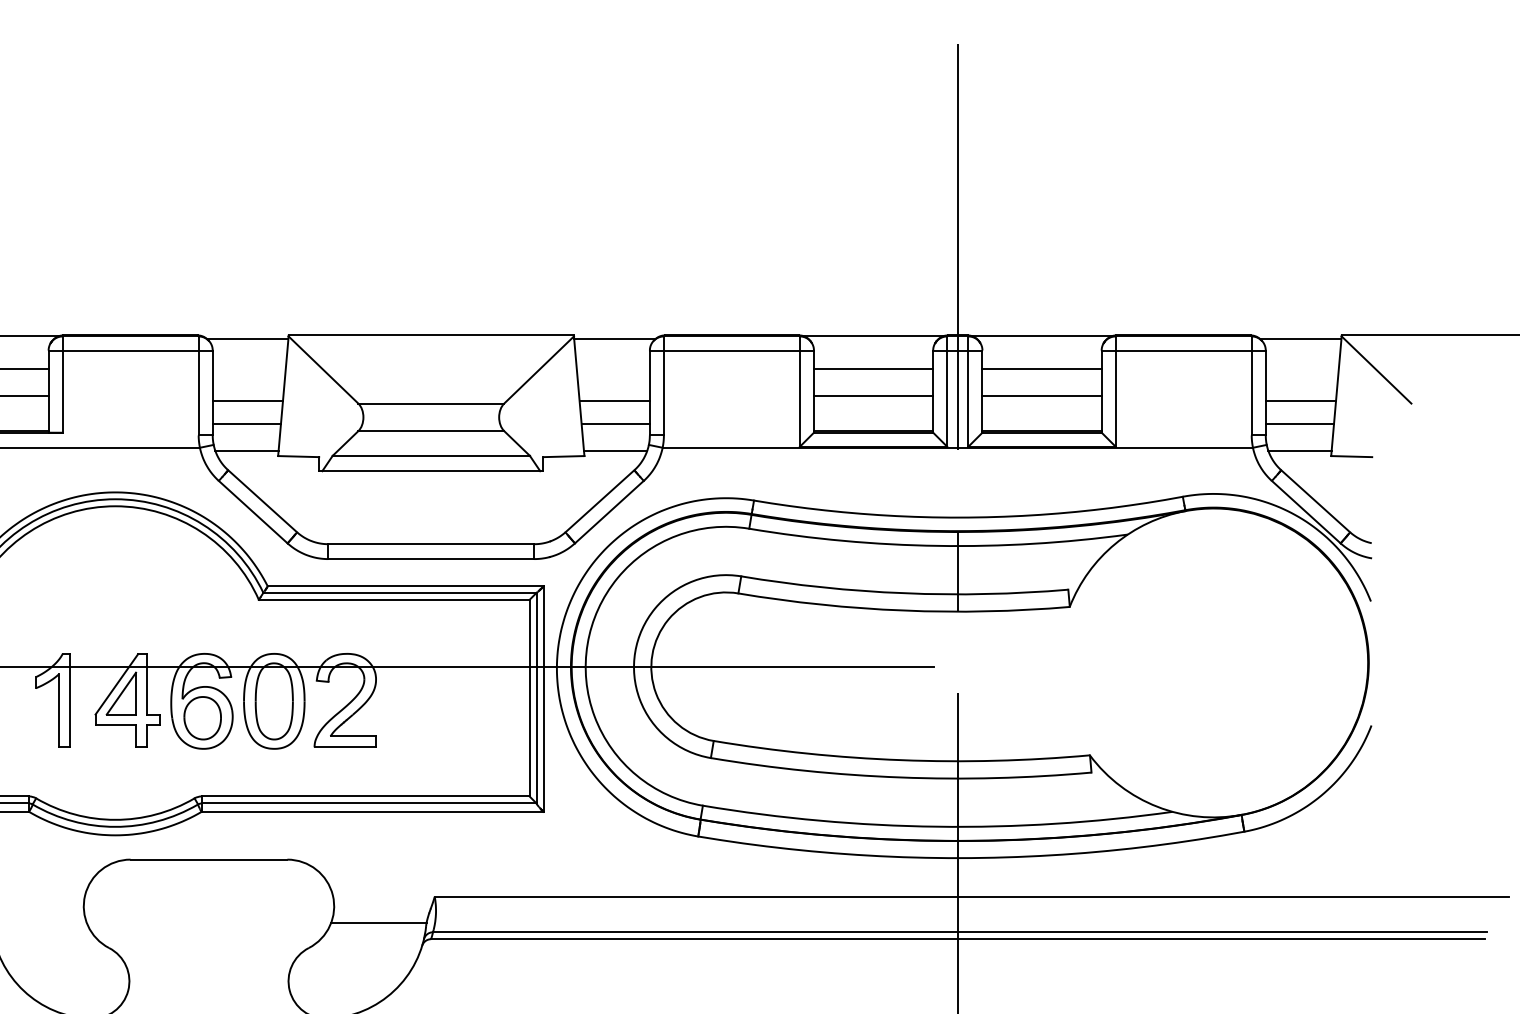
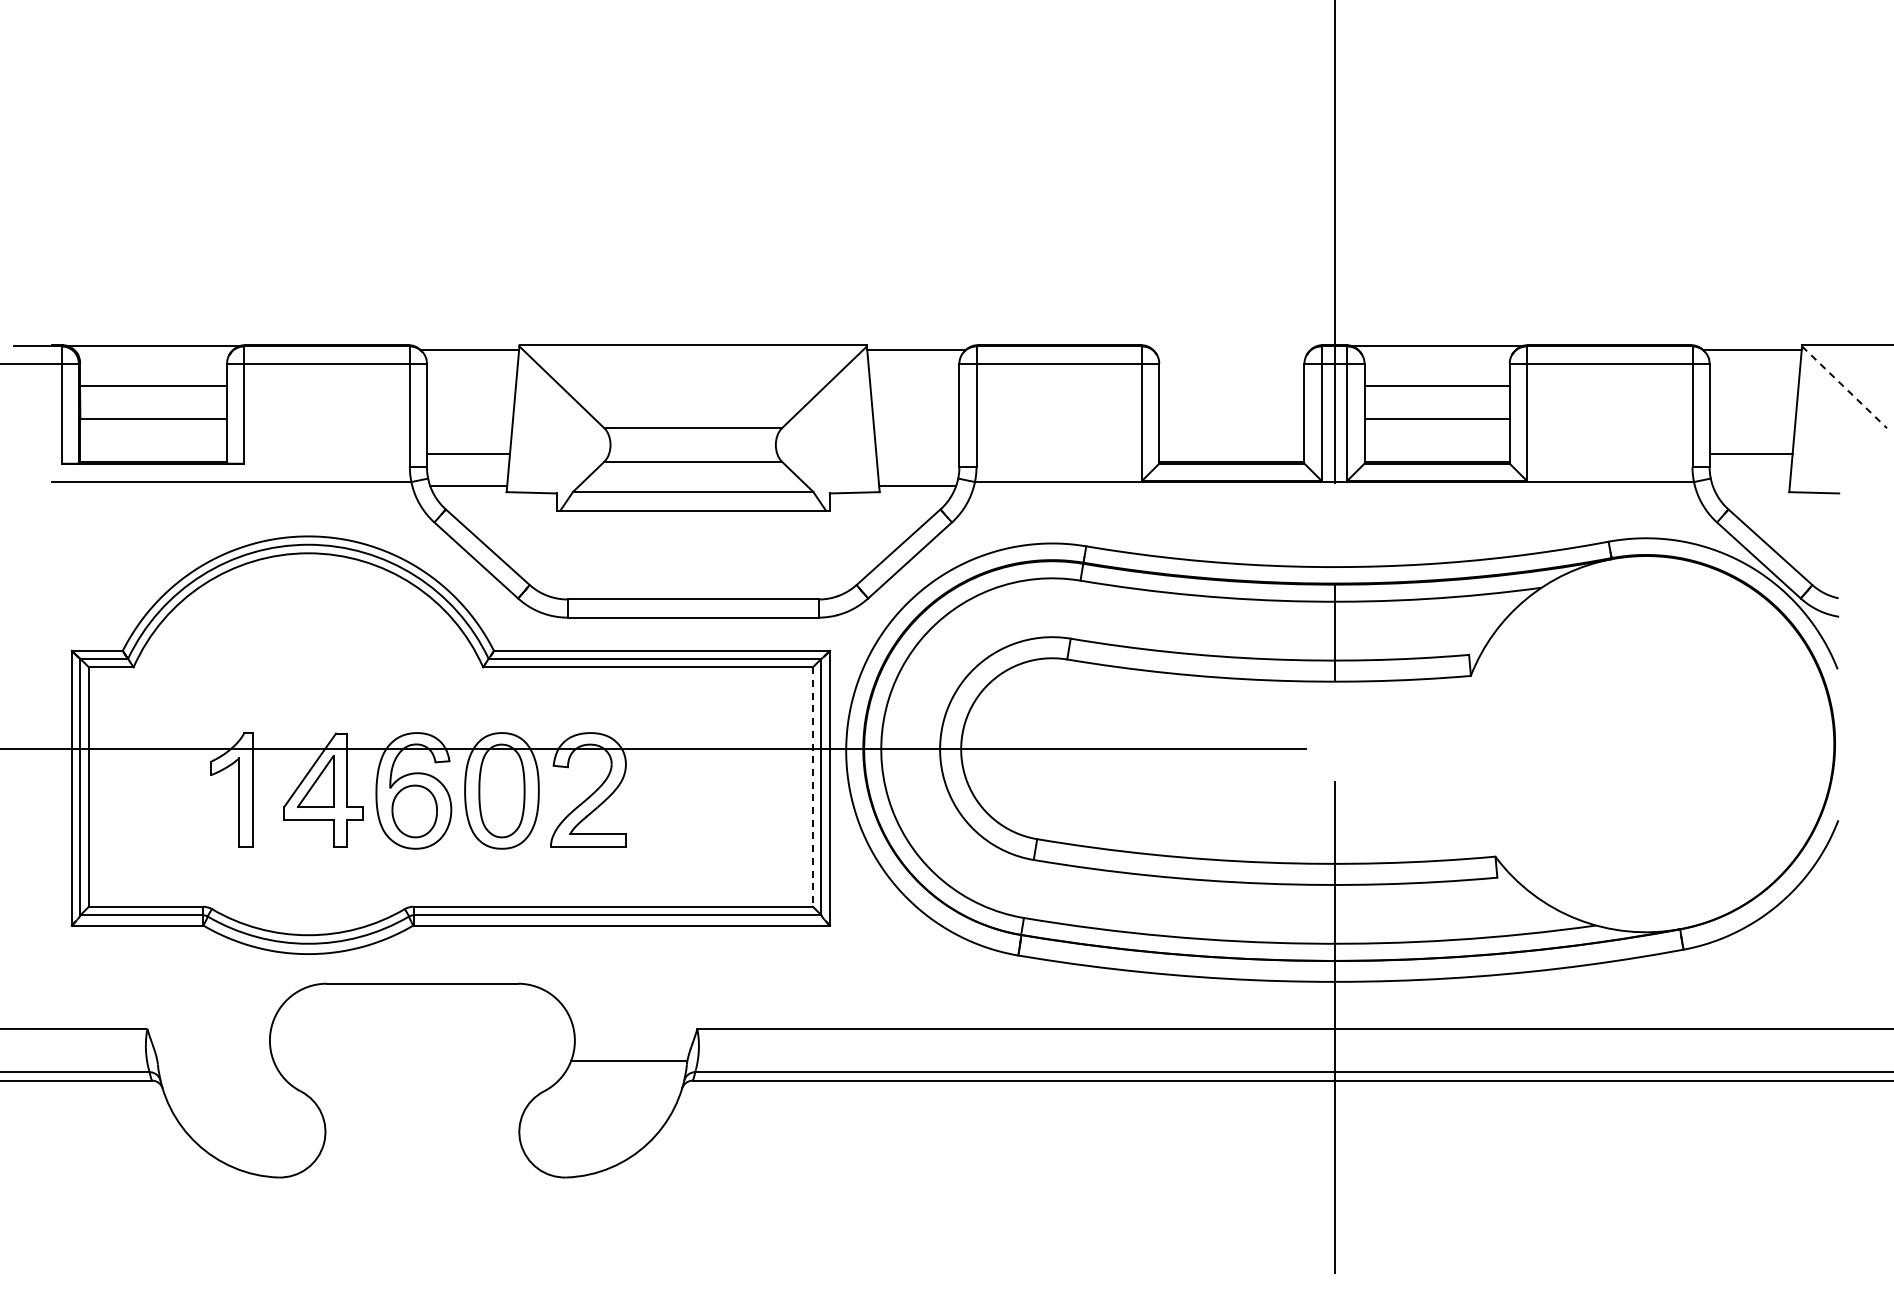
line: (873, 335) -> (1231, 345), removed
line: (873, 369) -> (1231, 386), removed
line: (1376, 370) -> (1844, 387), solid -> dashed
line: (873, 396) -> (1231, 419), removed
line: (247, 401) -> (469, 425), removed
line: (614, 401) -> (916, 425), removed
line: (1300, 401) -> (1752, 425), removed
line: (615, 424) -> (917, 453), removed
line: (1299, 450) -> (1750, 485), removed
line: (529, 698) -> (812, 787), solid -> dashed

